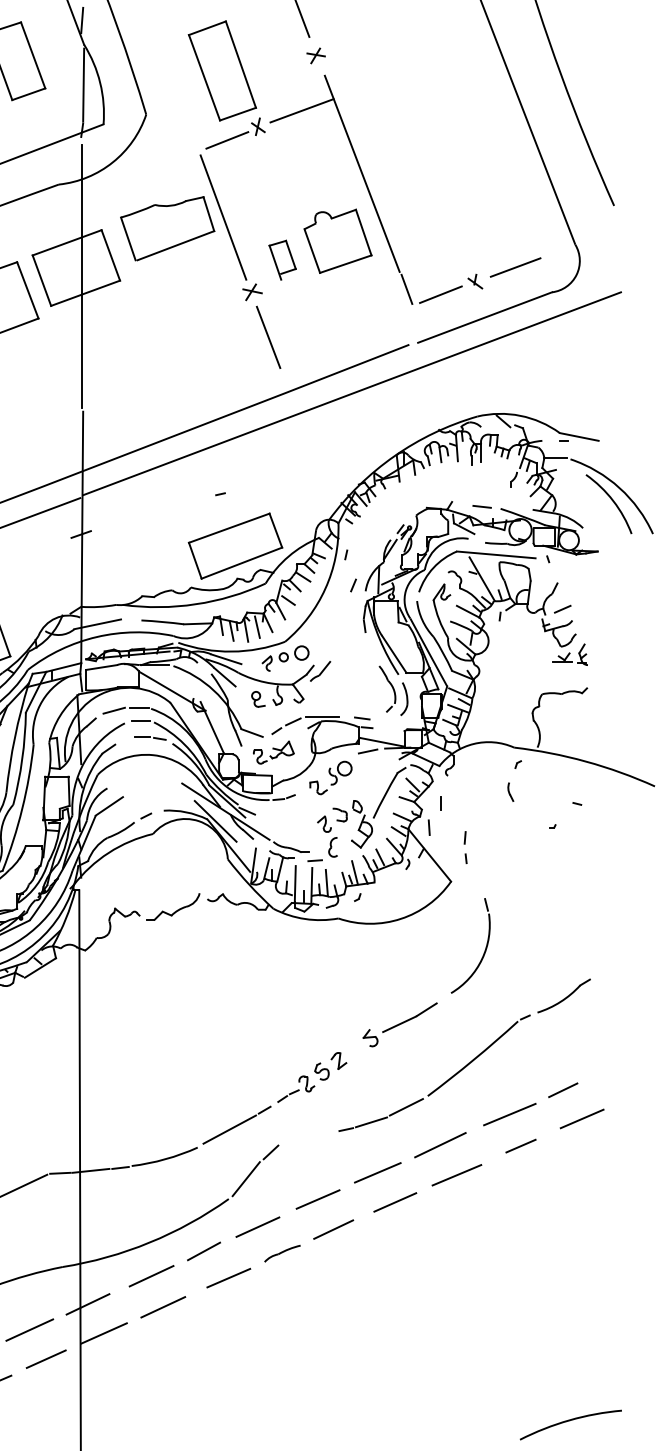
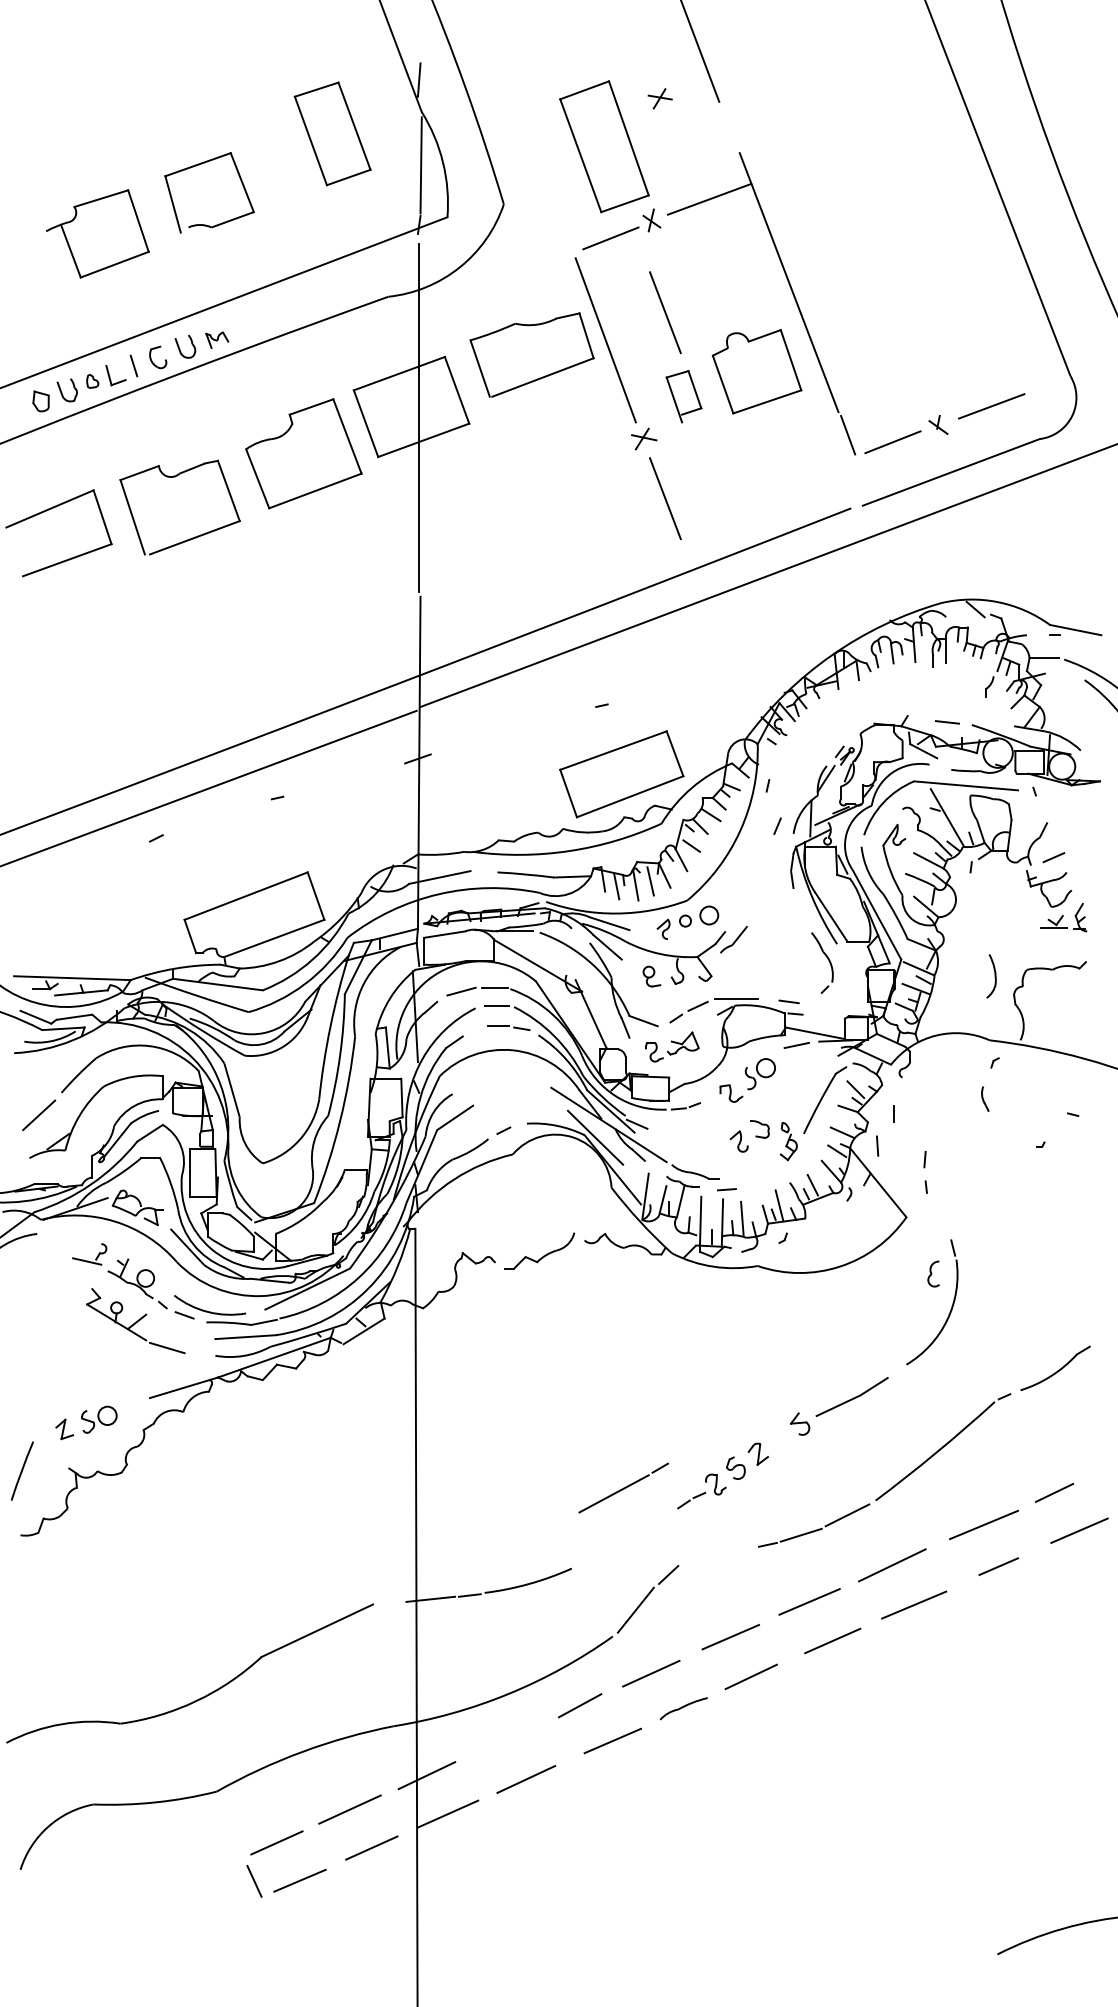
part: (315, 55) -> (659, 98), moved
line: (268, 196) -> (665, 312), added
part: (404, 699) -> (991, 976), moved
part: (361, 824) -> (788, 1141), size x0.6
part: (333, 846) -> (933, 1273), moved
part: (236, 1124) -> (623, 1487), moved
line: (59, 1173) -> (389, 1602), removed
line: (151, 1275) -> (510, 1737), removed

